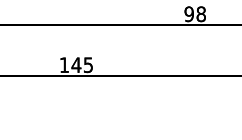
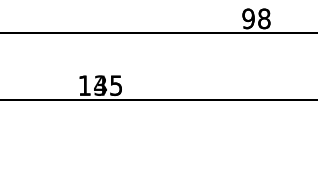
text: (76, 65) -> (100, 85), 145 -> 135

